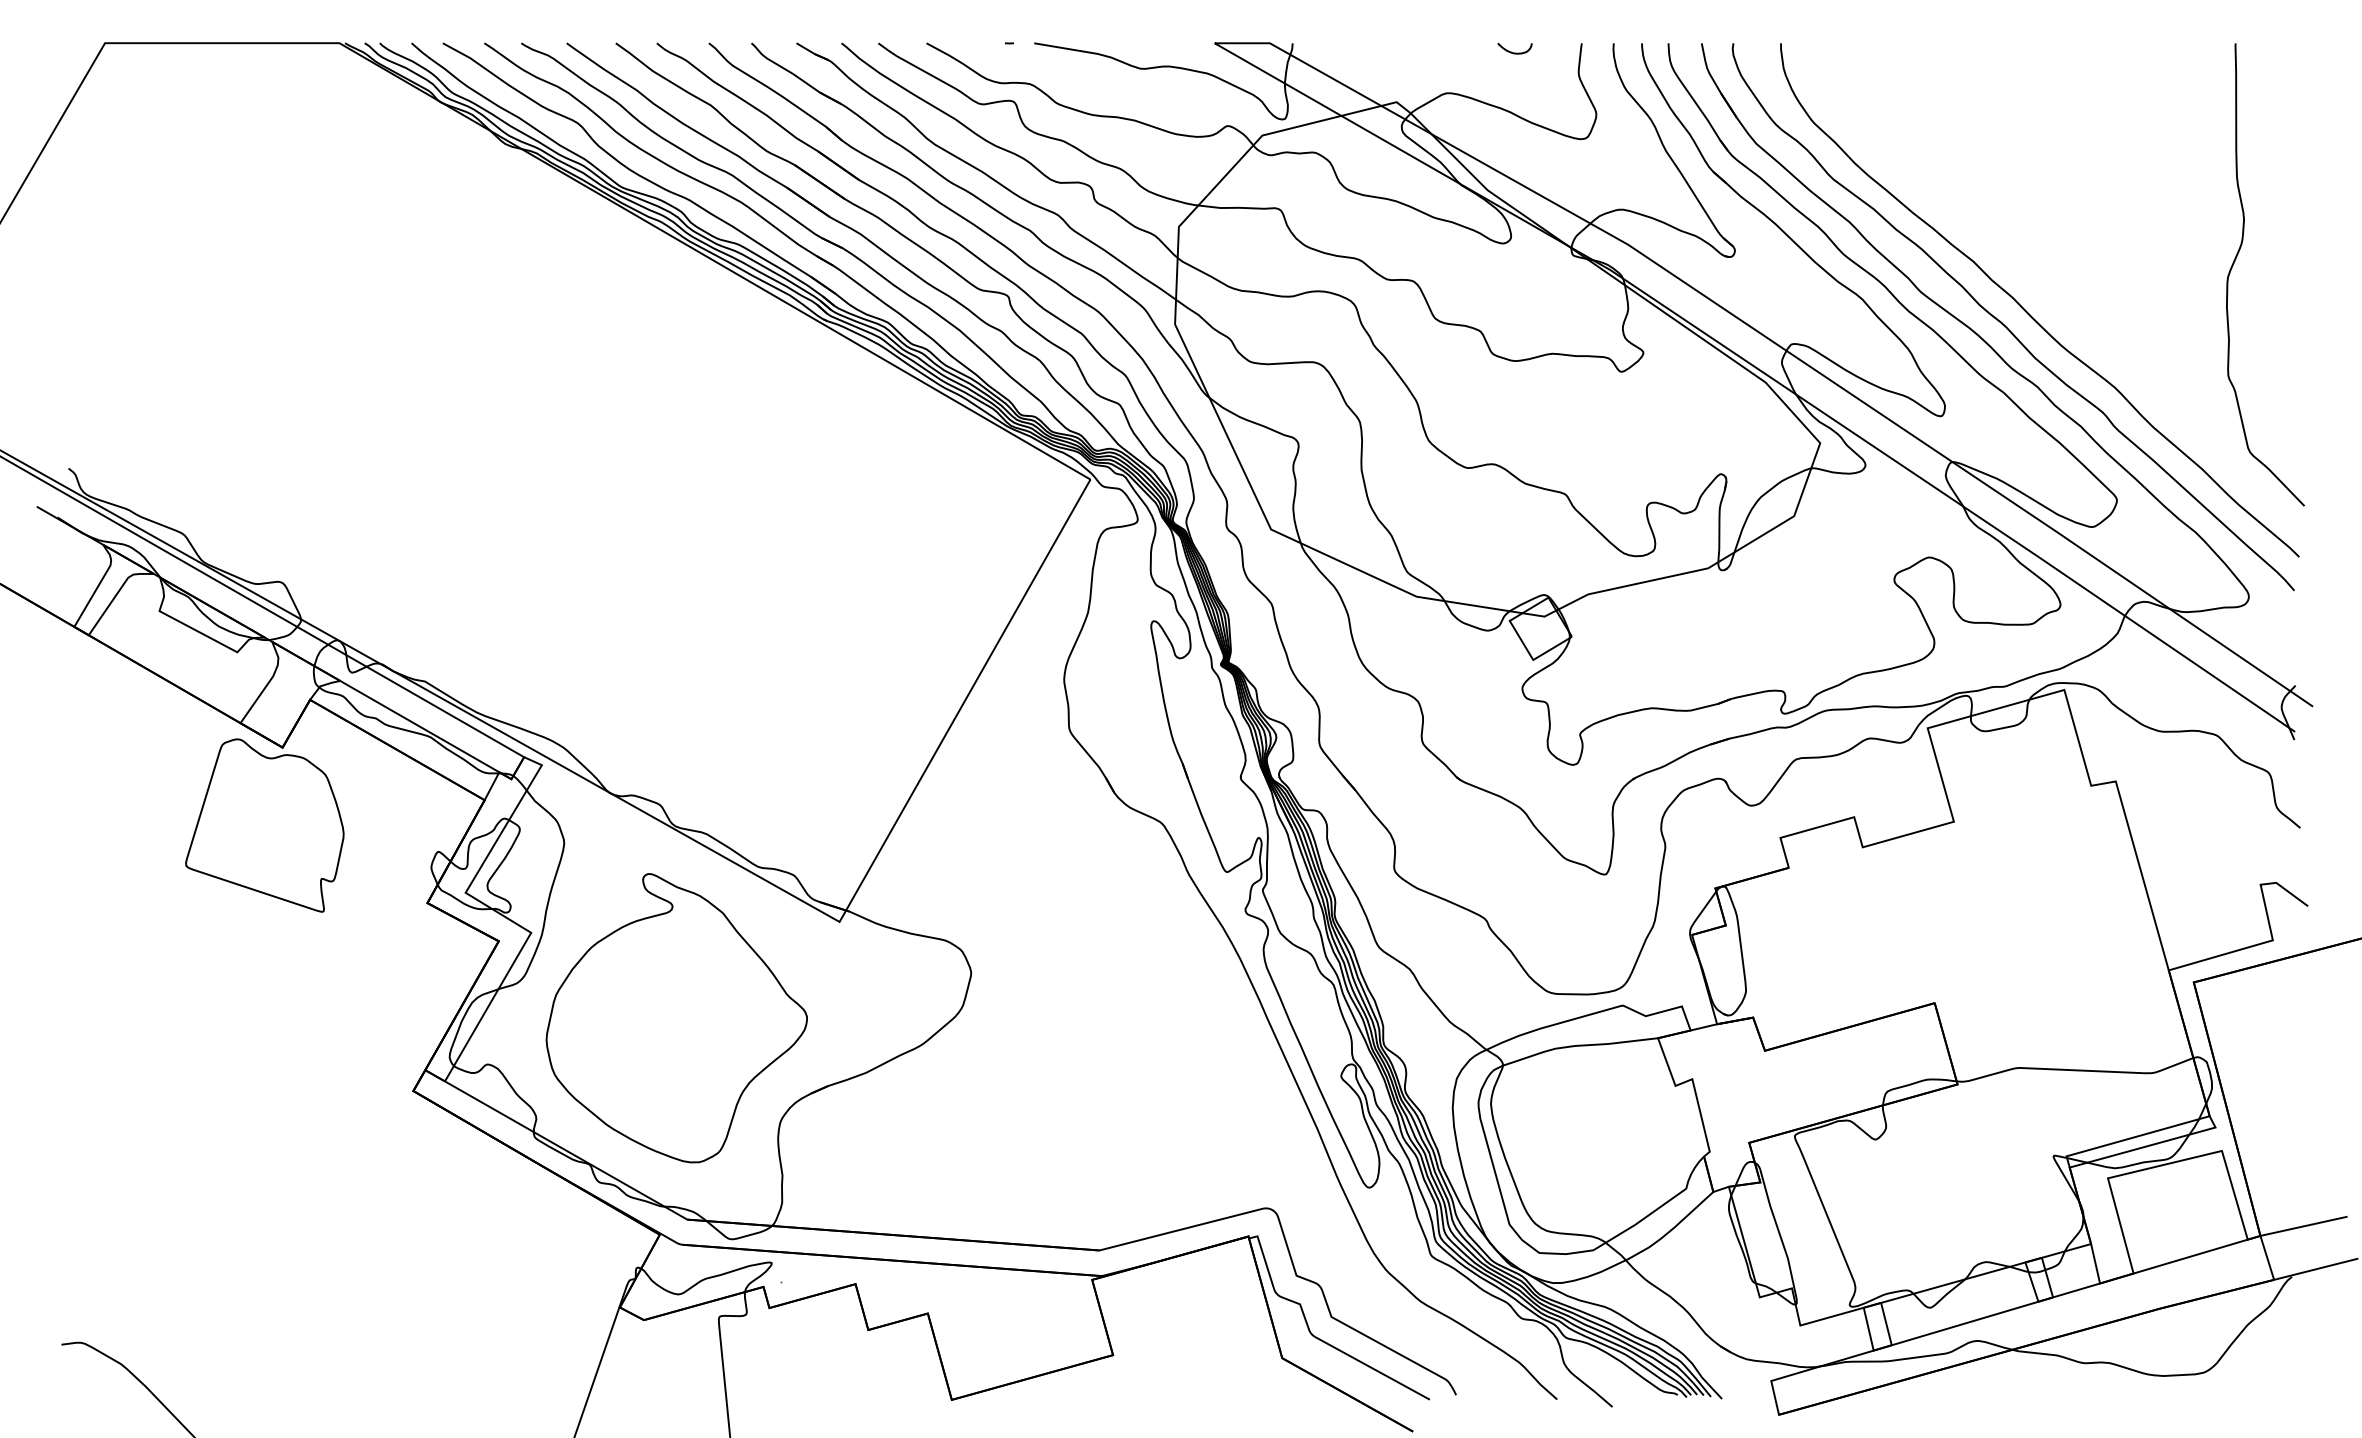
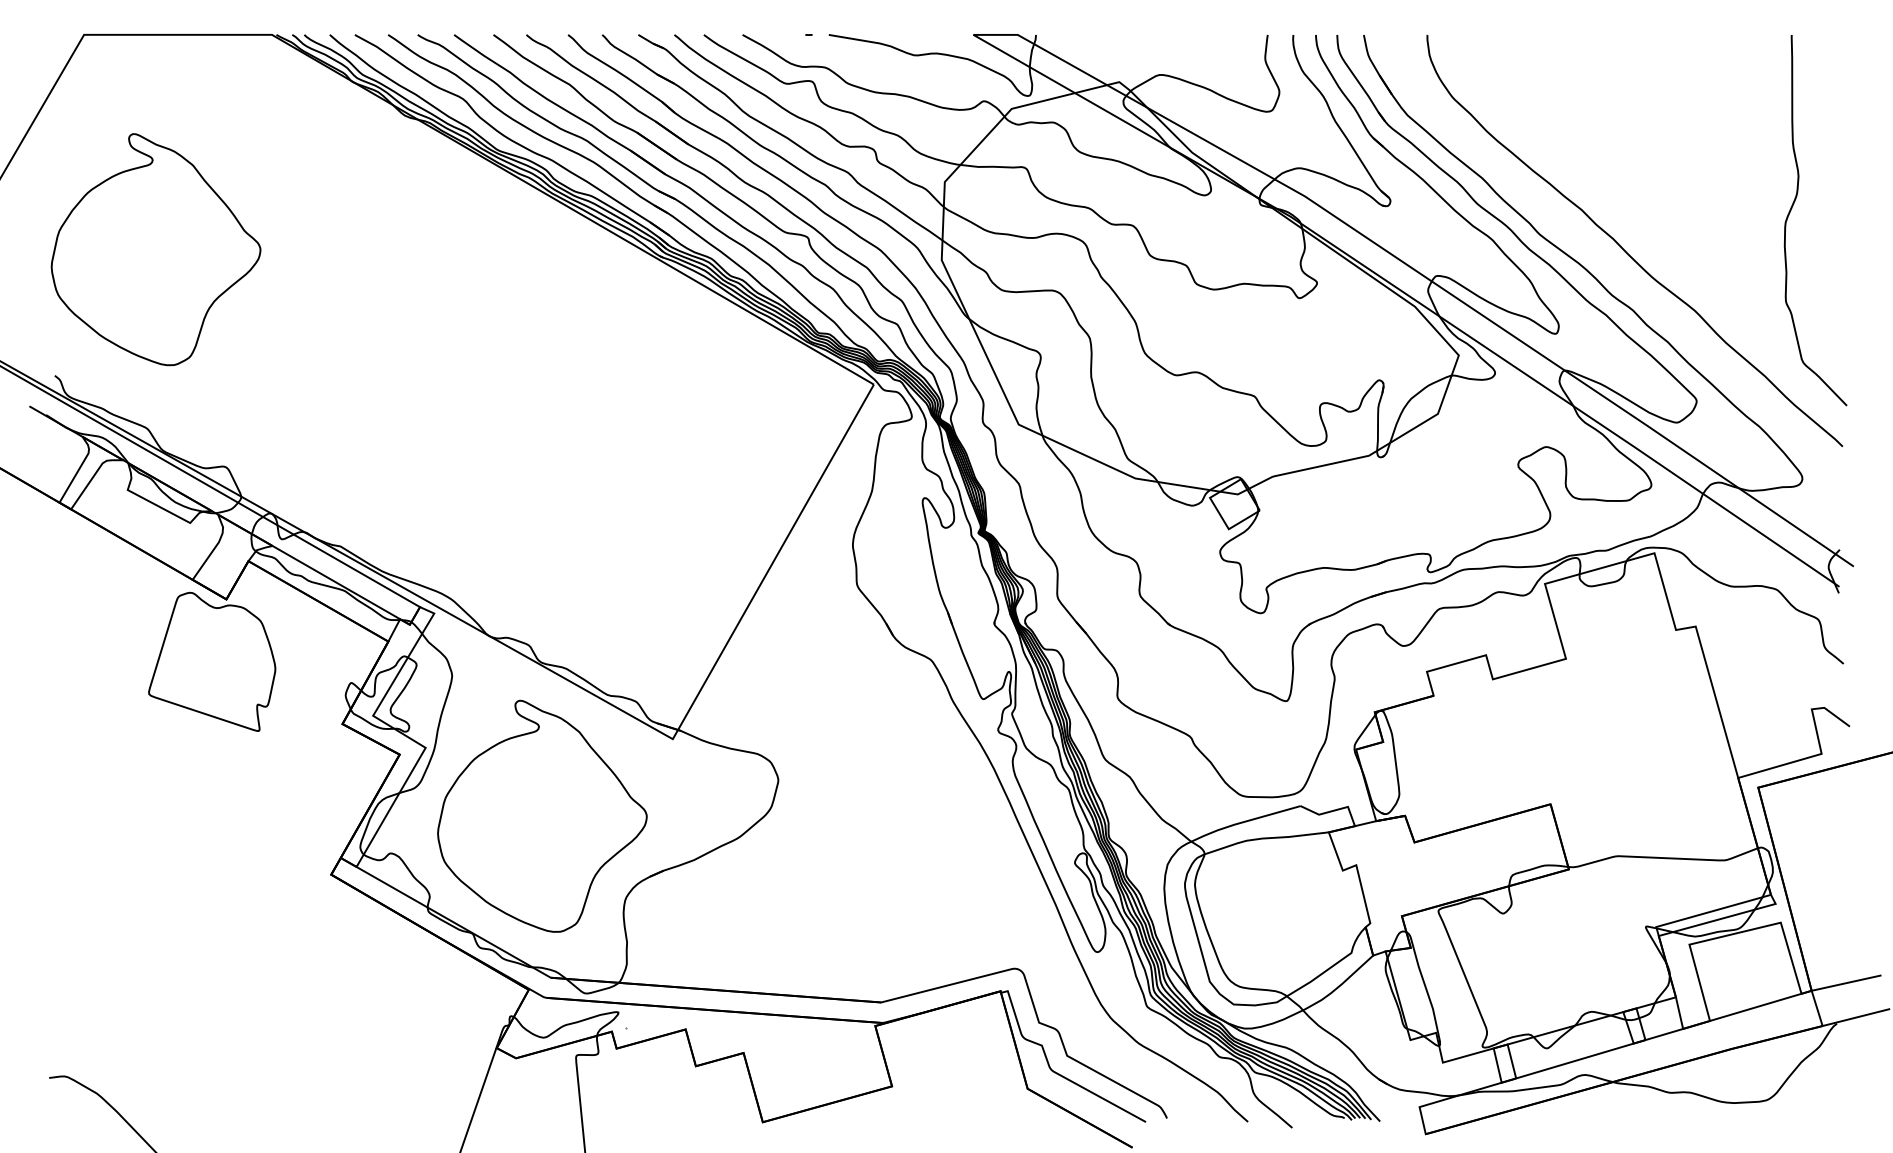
curve: (1514, 52) -> (1213, 42), removed
part: (194, 311) -> (155, 249), added
curve: (2004, 324) -> (1606, 260), removed

